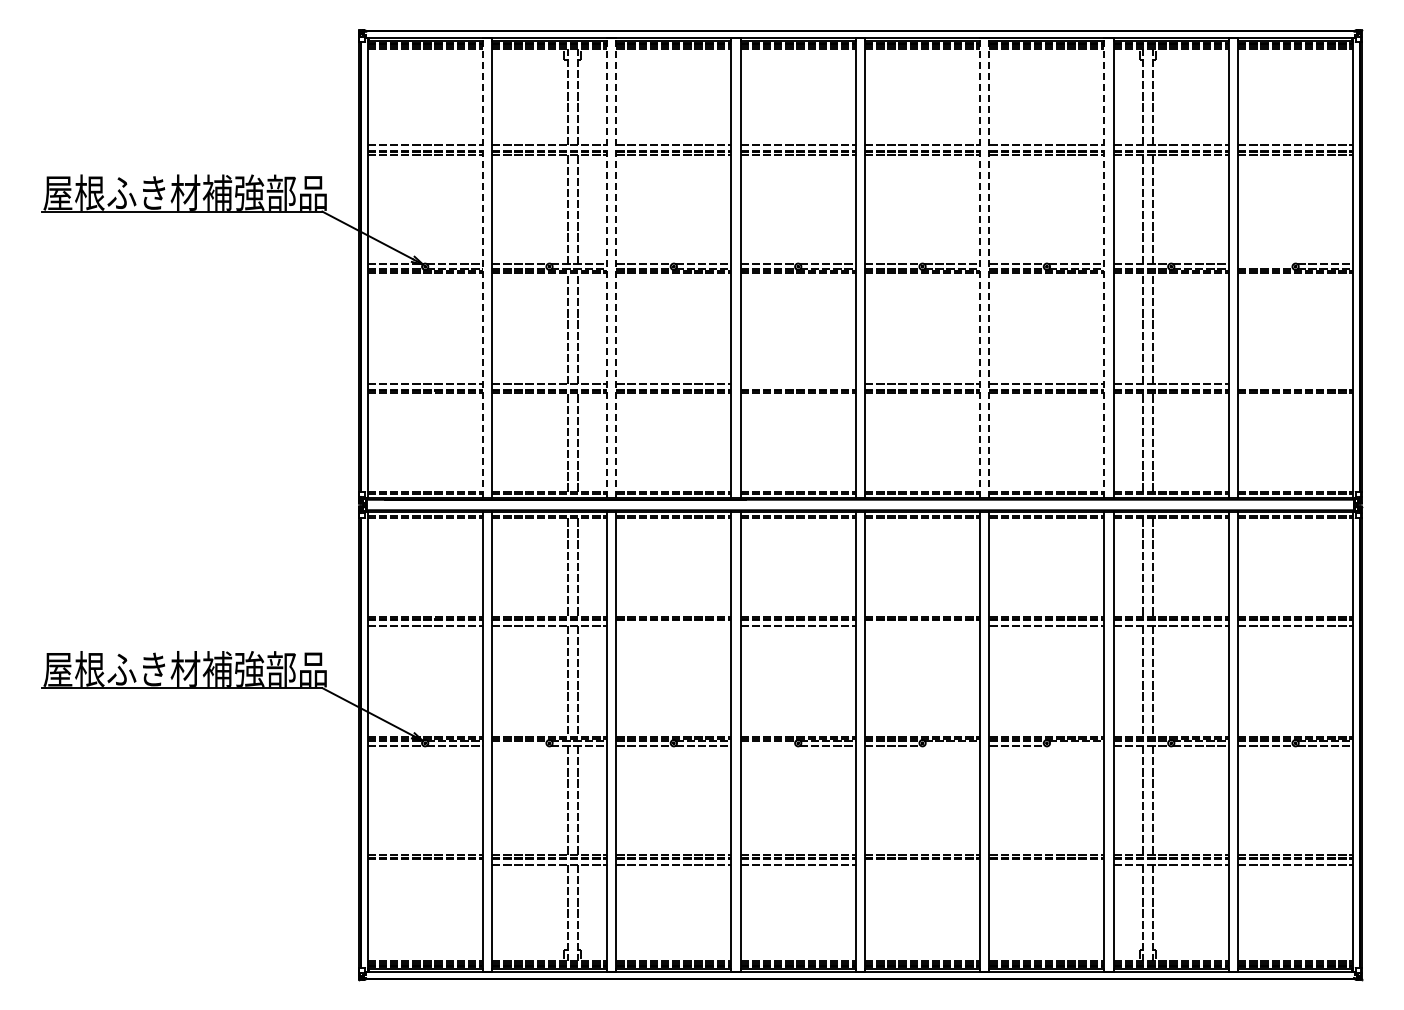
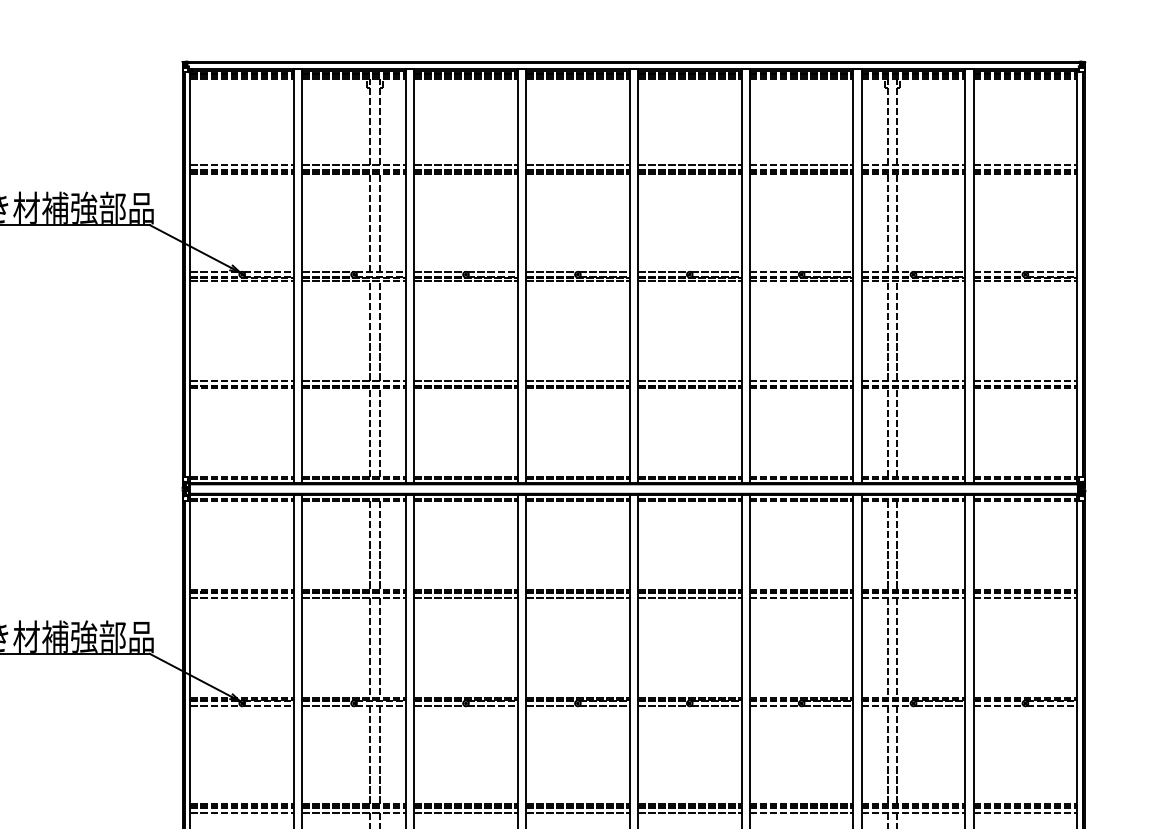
line: (1266, 264) -> (999, 272), added
line: (482, 267) -> (293, 275), dashed -> solid
line: (607, 267) -> (406, 275), dashed -> solid
line: (616, 267) -> (414, 275), dashed -> solid
line: (980, 267) -> (741, 275), dashed -> solid
line: (989, 267) -> (749, 275), dashed -> solid
line: (1104, 267) -> (853, 275), dashed -> solid
line: (797, 384) -> (577, 380), added
line: (1295, 384) -> (1025, 380), added
line: (673, 625) -> (465, 597), added
line: (922, 625) -> (689, 597), added
line: (519, 745) -> (327, 705), added
line: (768, 745) -> (551, 705), added
line: (952, 745) -> (716, 705), added
line: (1076, 745) -> (828, 705), added
line: (424, 864) -> (241, 812), added
line: (922, 864) -> (689, 812), added
line: (1046, 864) -> (801, 812), added

